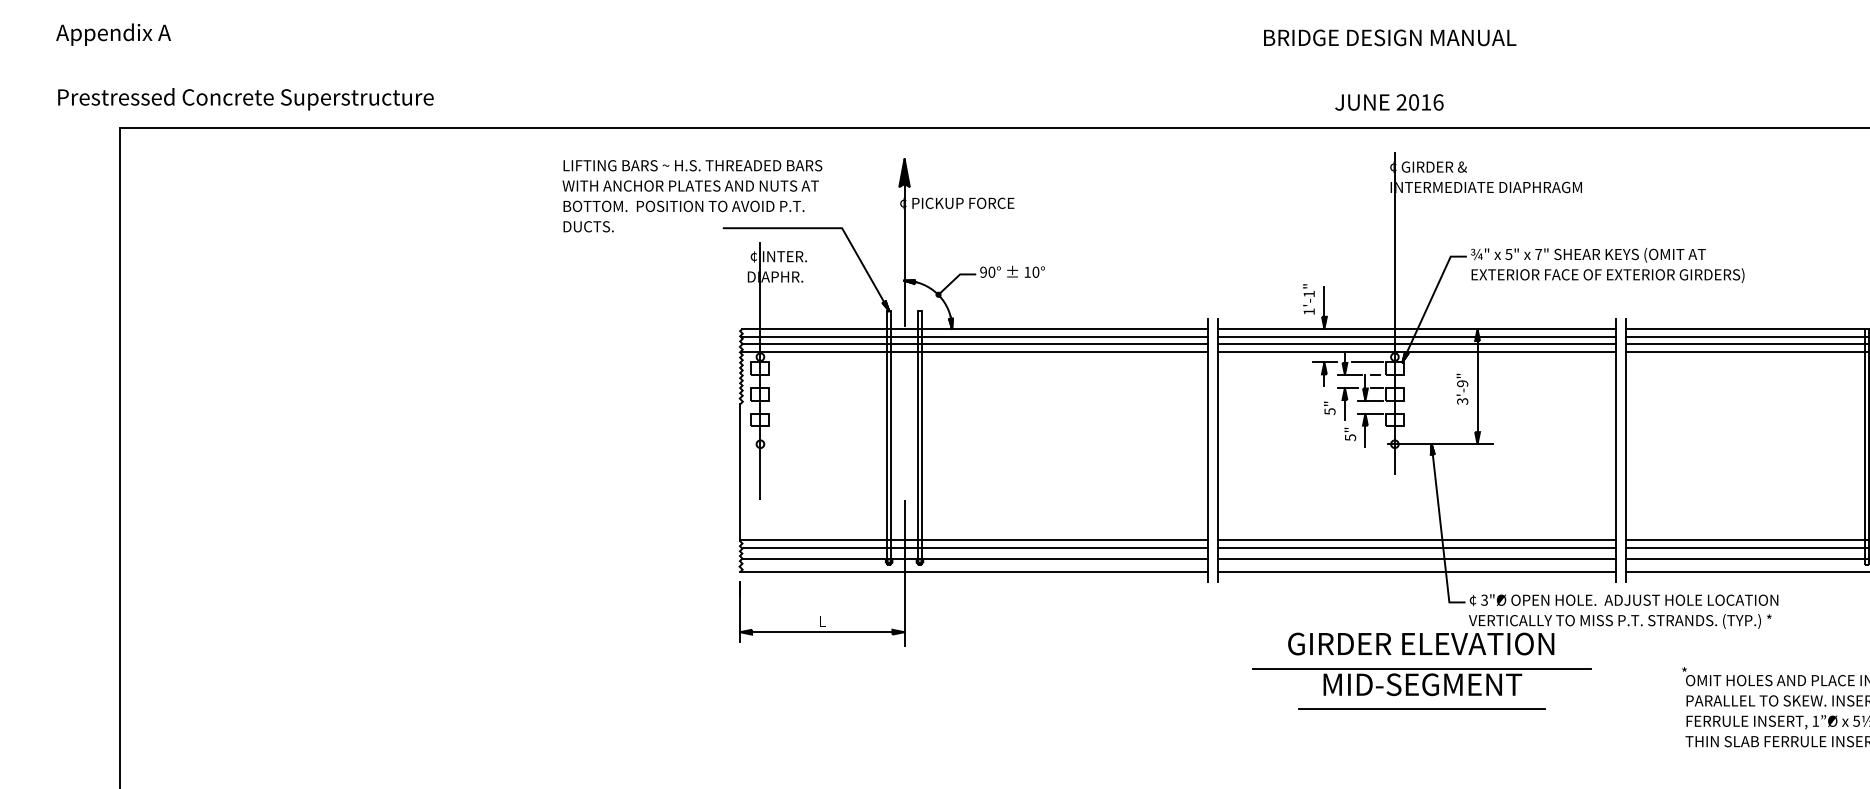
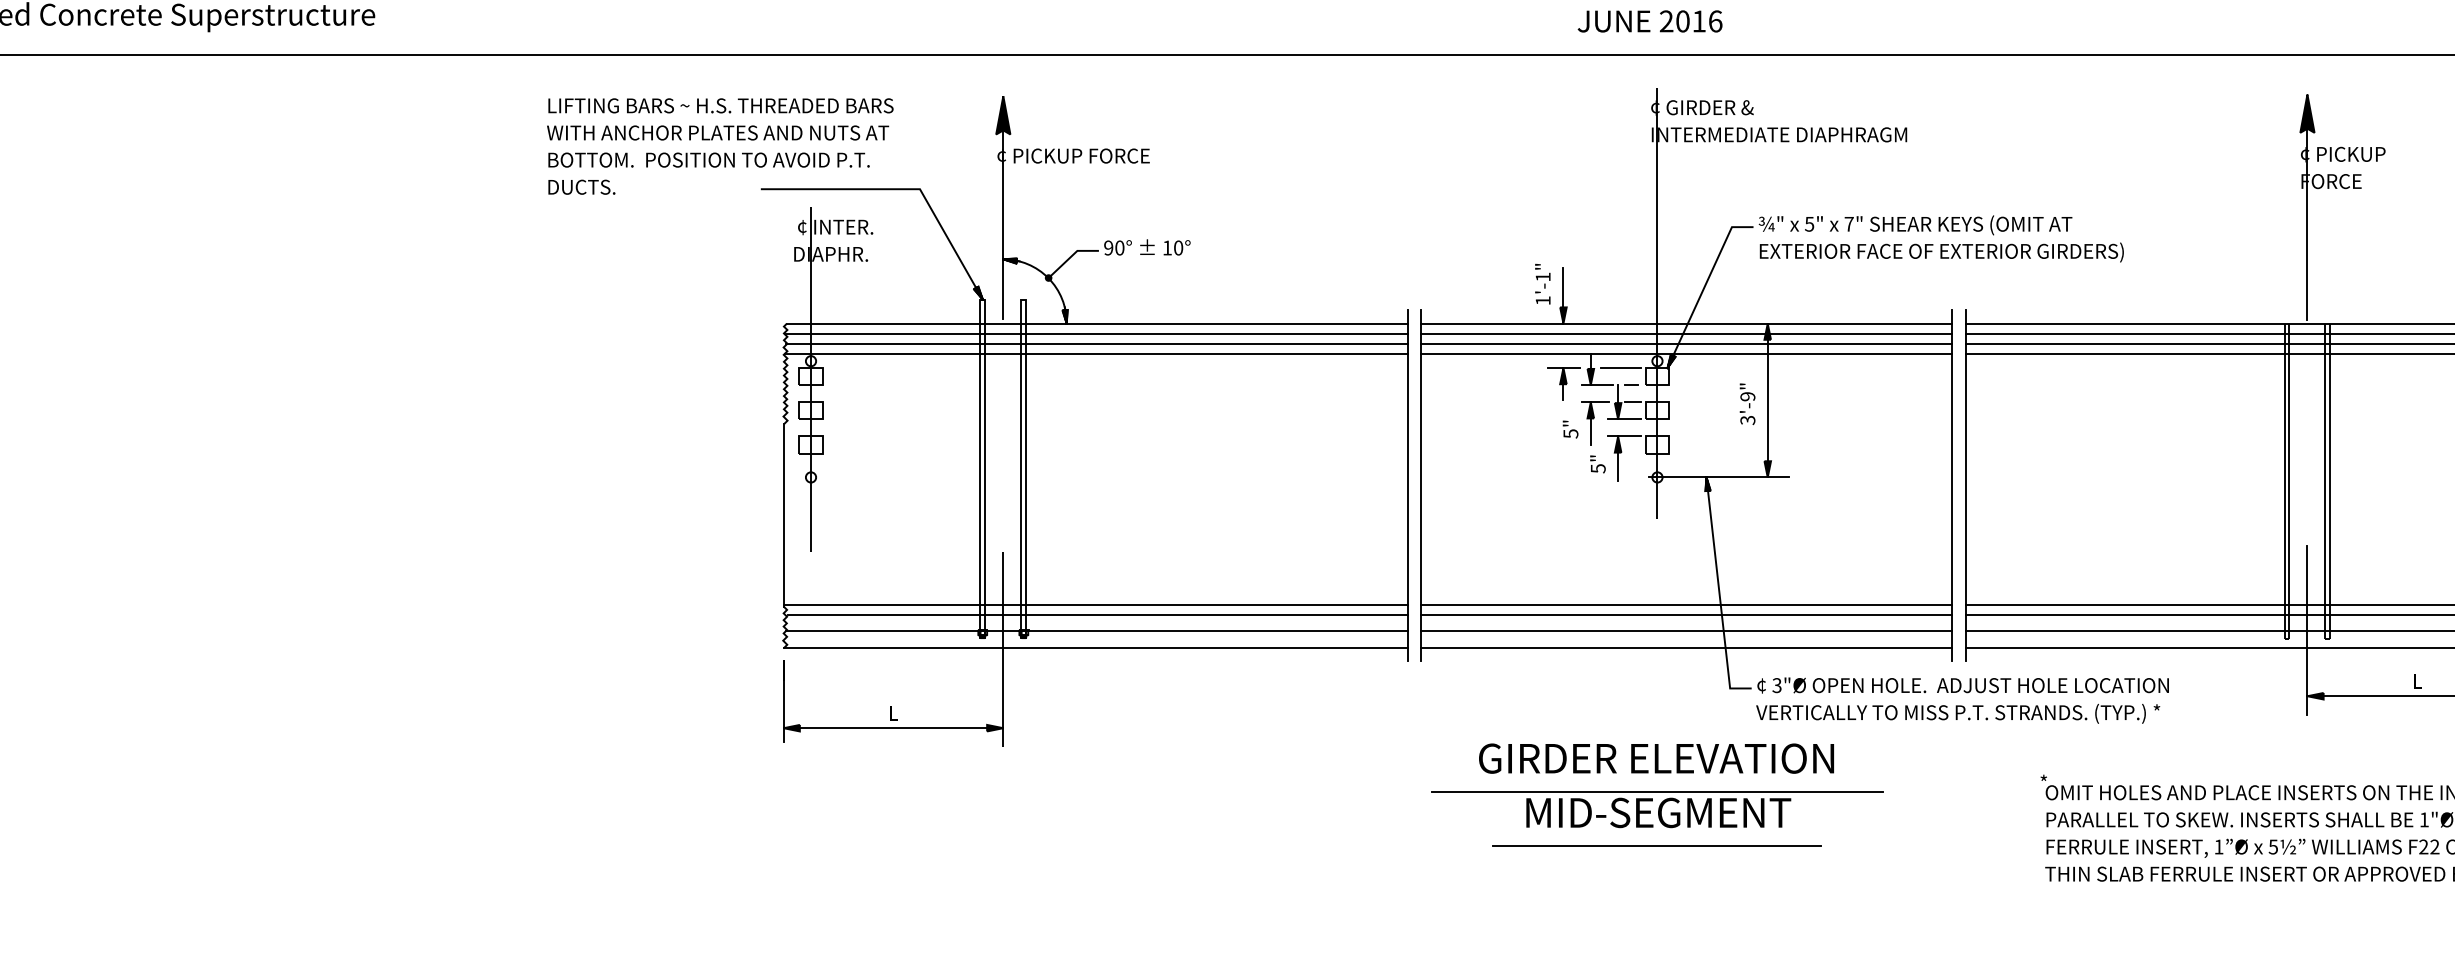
part: (1421, 670) -> (1656, 793), moved

